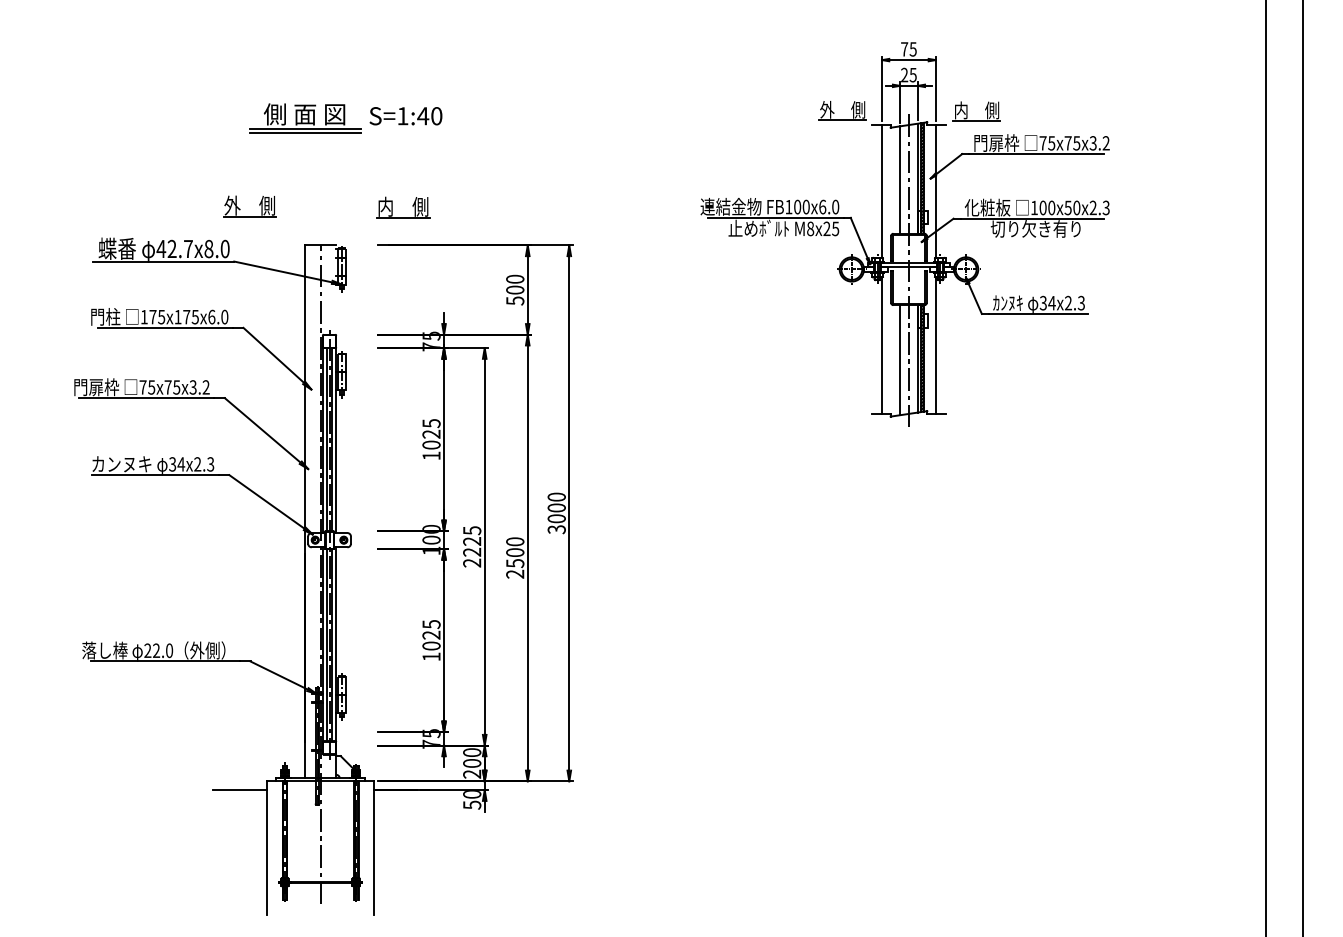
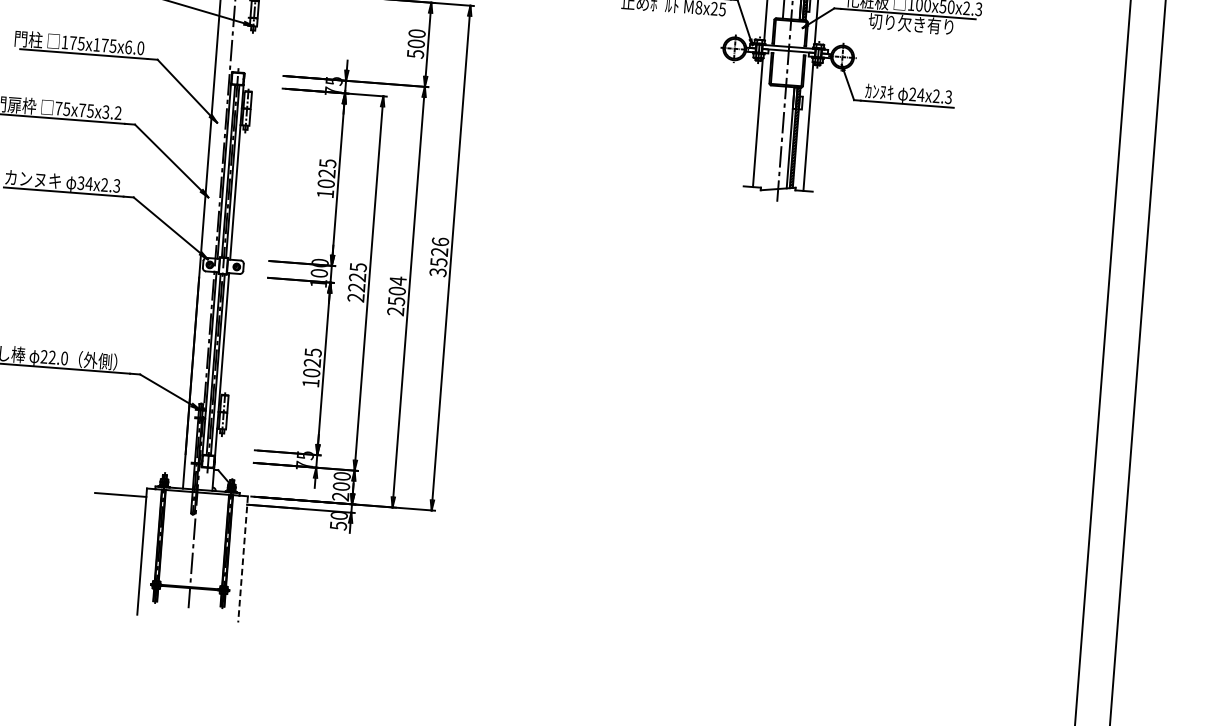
text: (1042, 303) -> (911, 94), 34x2.3 -> 24x2.3
line: (900, 360) -> (774, 138), removed
text: (556, 507) -> (439, 251), 3000 -> 3526
text: (515, 541) -> (398, 280), 2500 -> 2504
line: (374, 848) -> (243, 559), solid -> dashed

